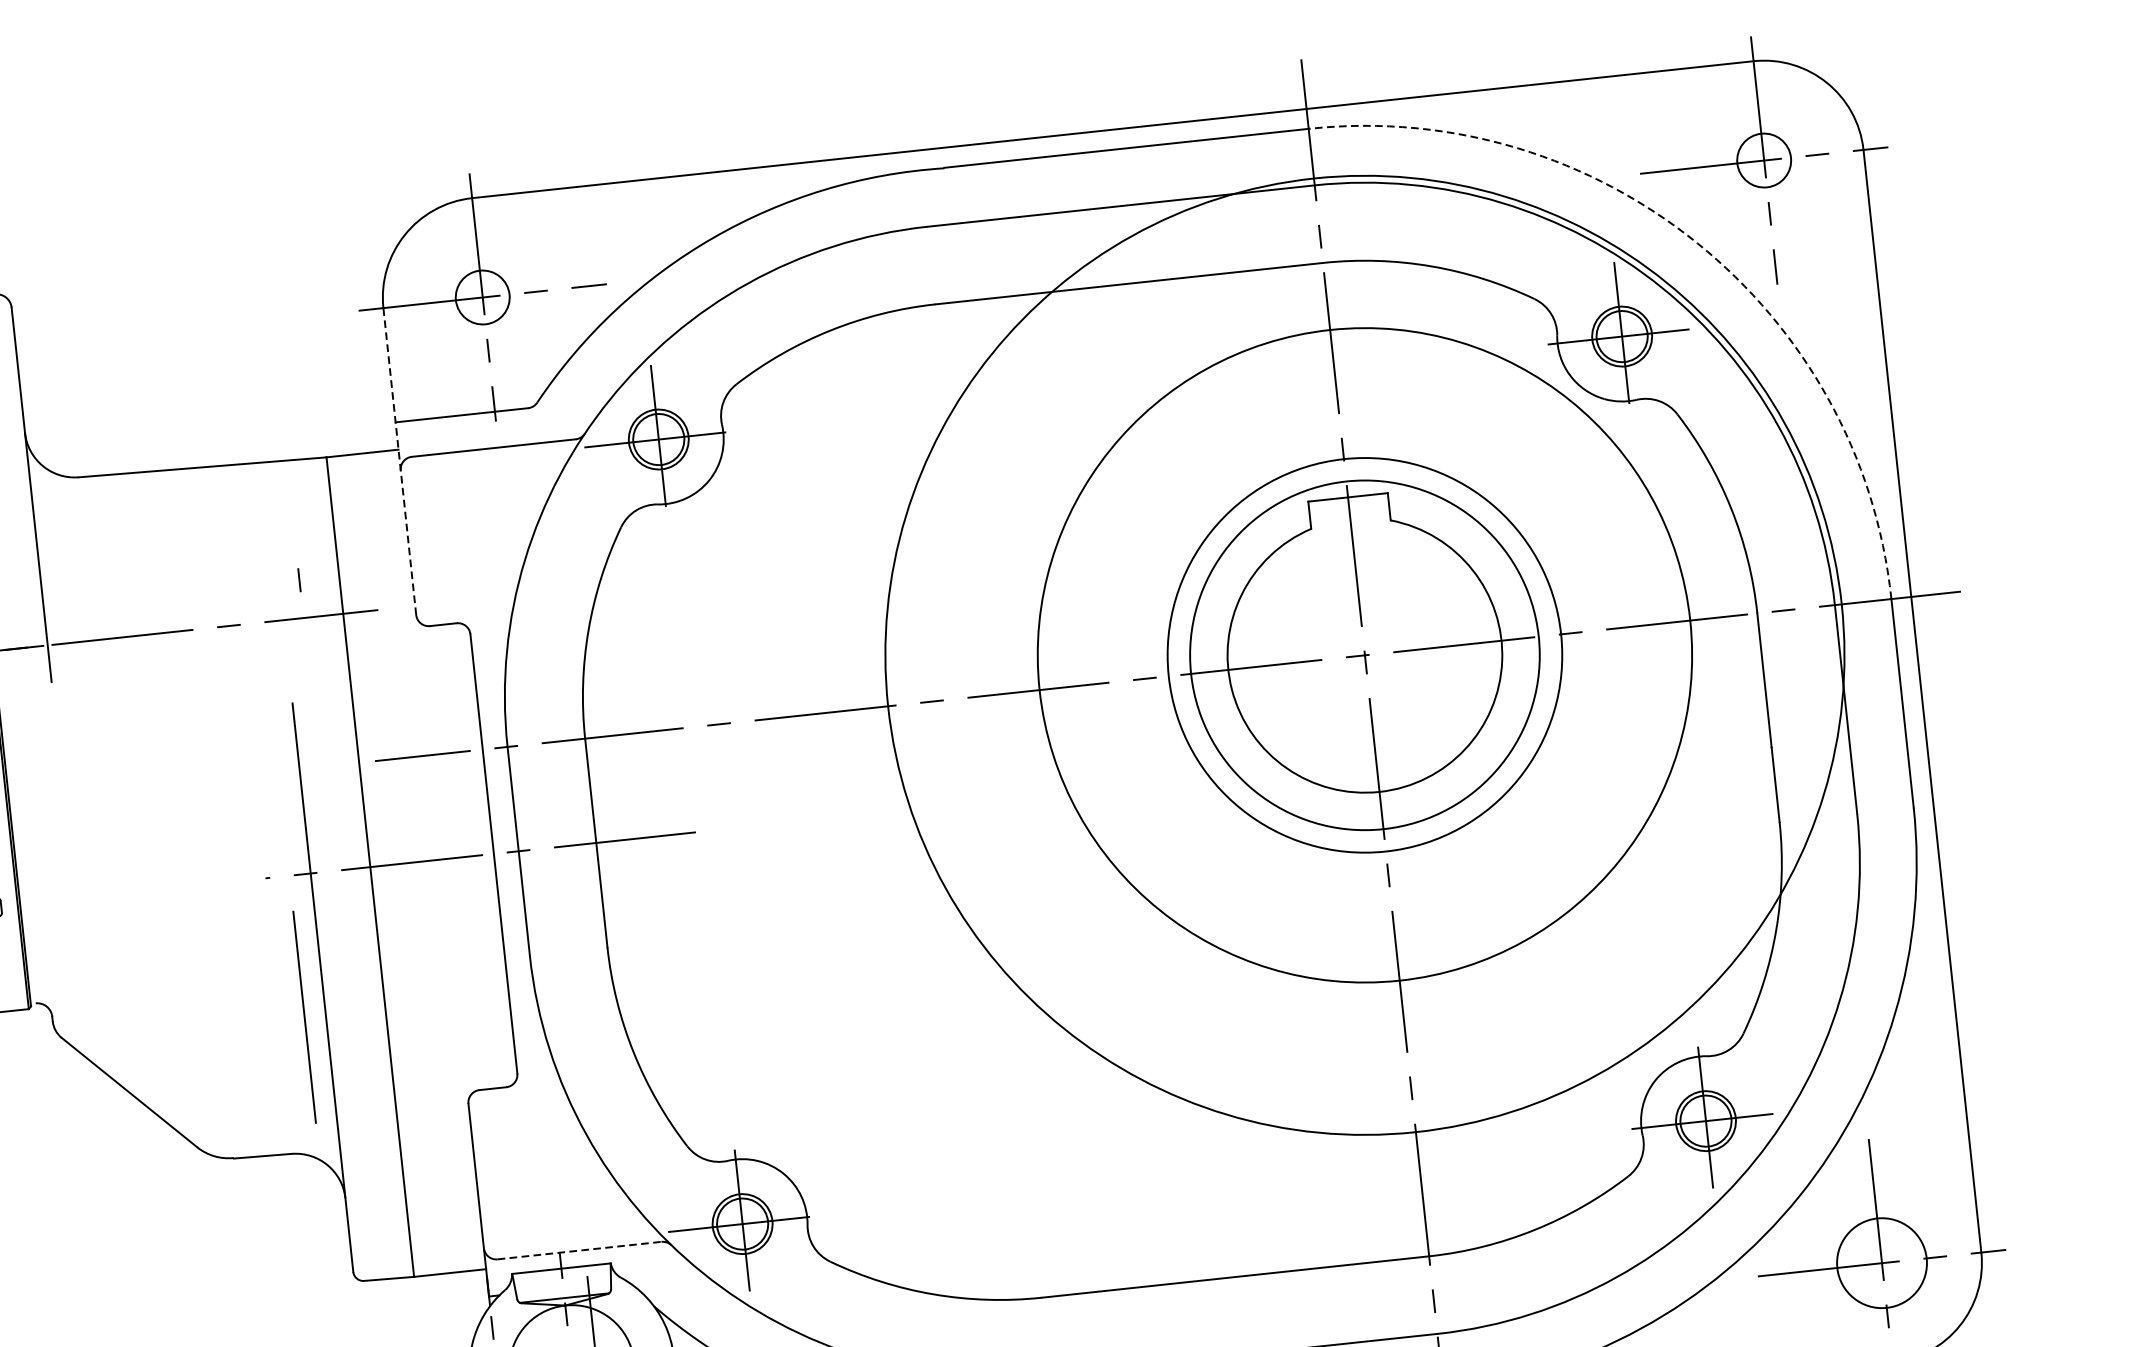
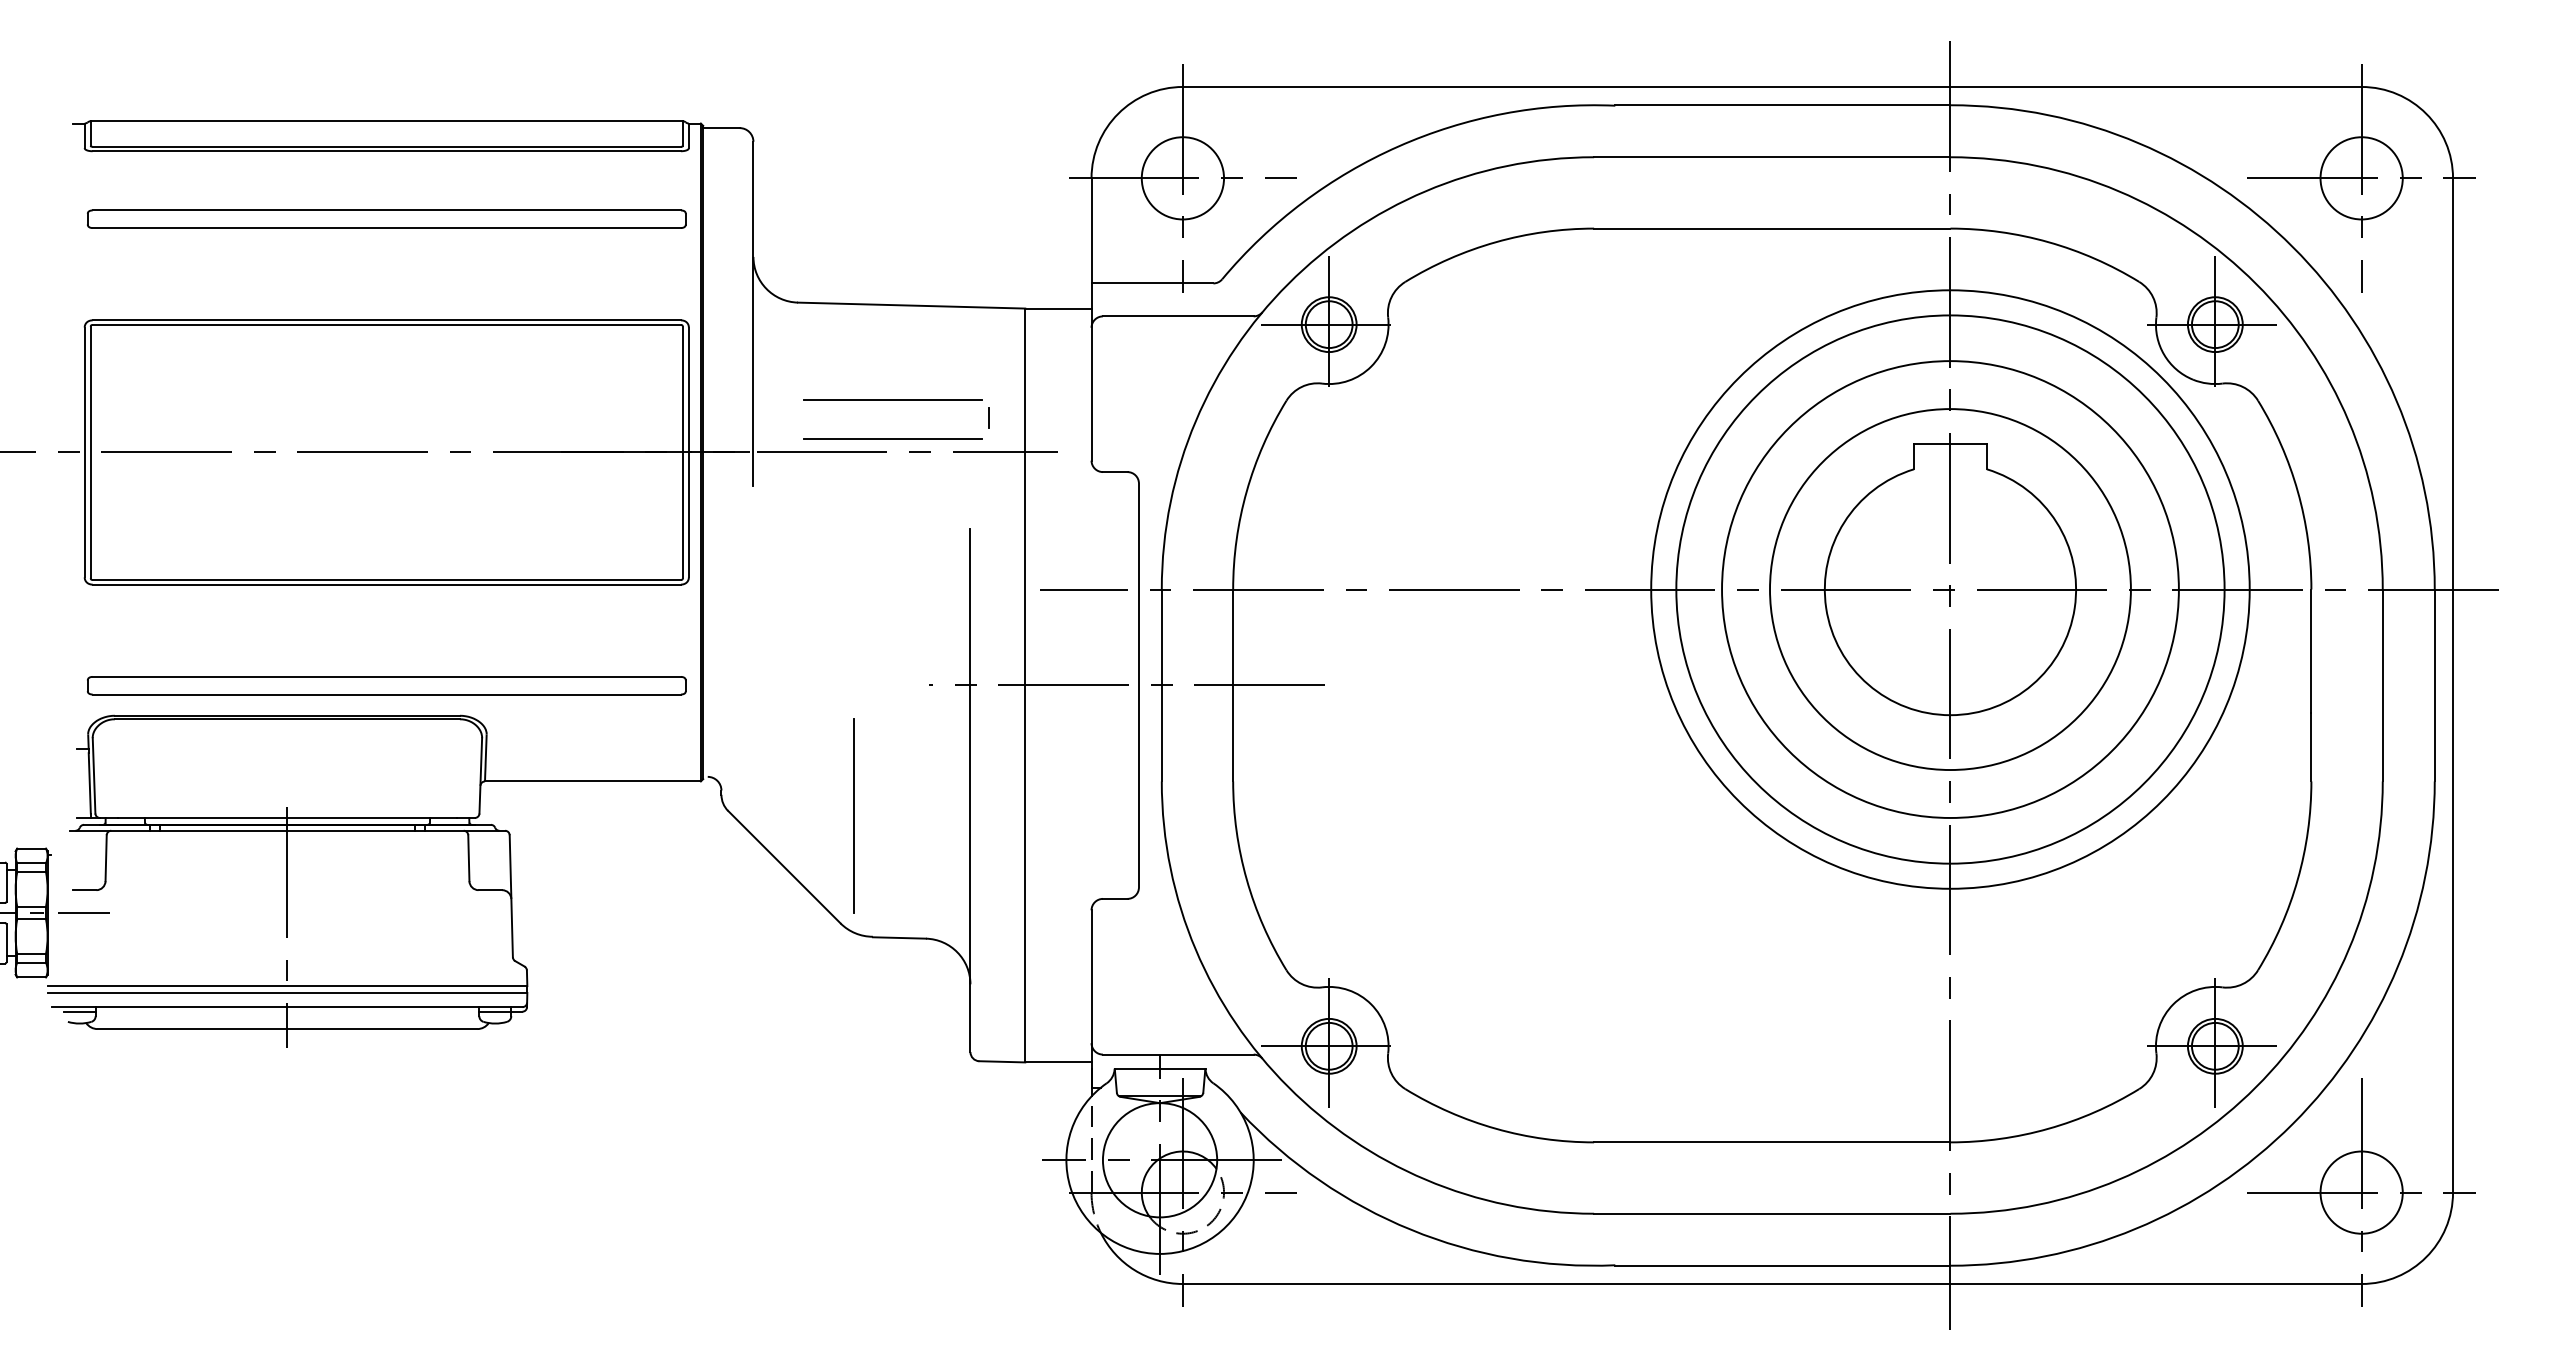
circle: (1764, 160) -> (2361, 178), size x1.67
arc: (1697, 243) -> (2292, 247), dashed -> solid
circle: (482, 297) -> (1182, 178), size x1.67
line: (399, 461) -> (1091, 319), dashed -> solid
line: (193, 572) -> (893, 400), added
line: (198, 615) -> (893, 439), added
circle: (1364, 655) -> (1950, 589), size x0.62
circle: (1364, 655) -> (1950, 589), size x1.43
line: (304, 1017) -> (853, 815), moved
line: (579, 1250) -> (1178, 1054), dashed -> solid

